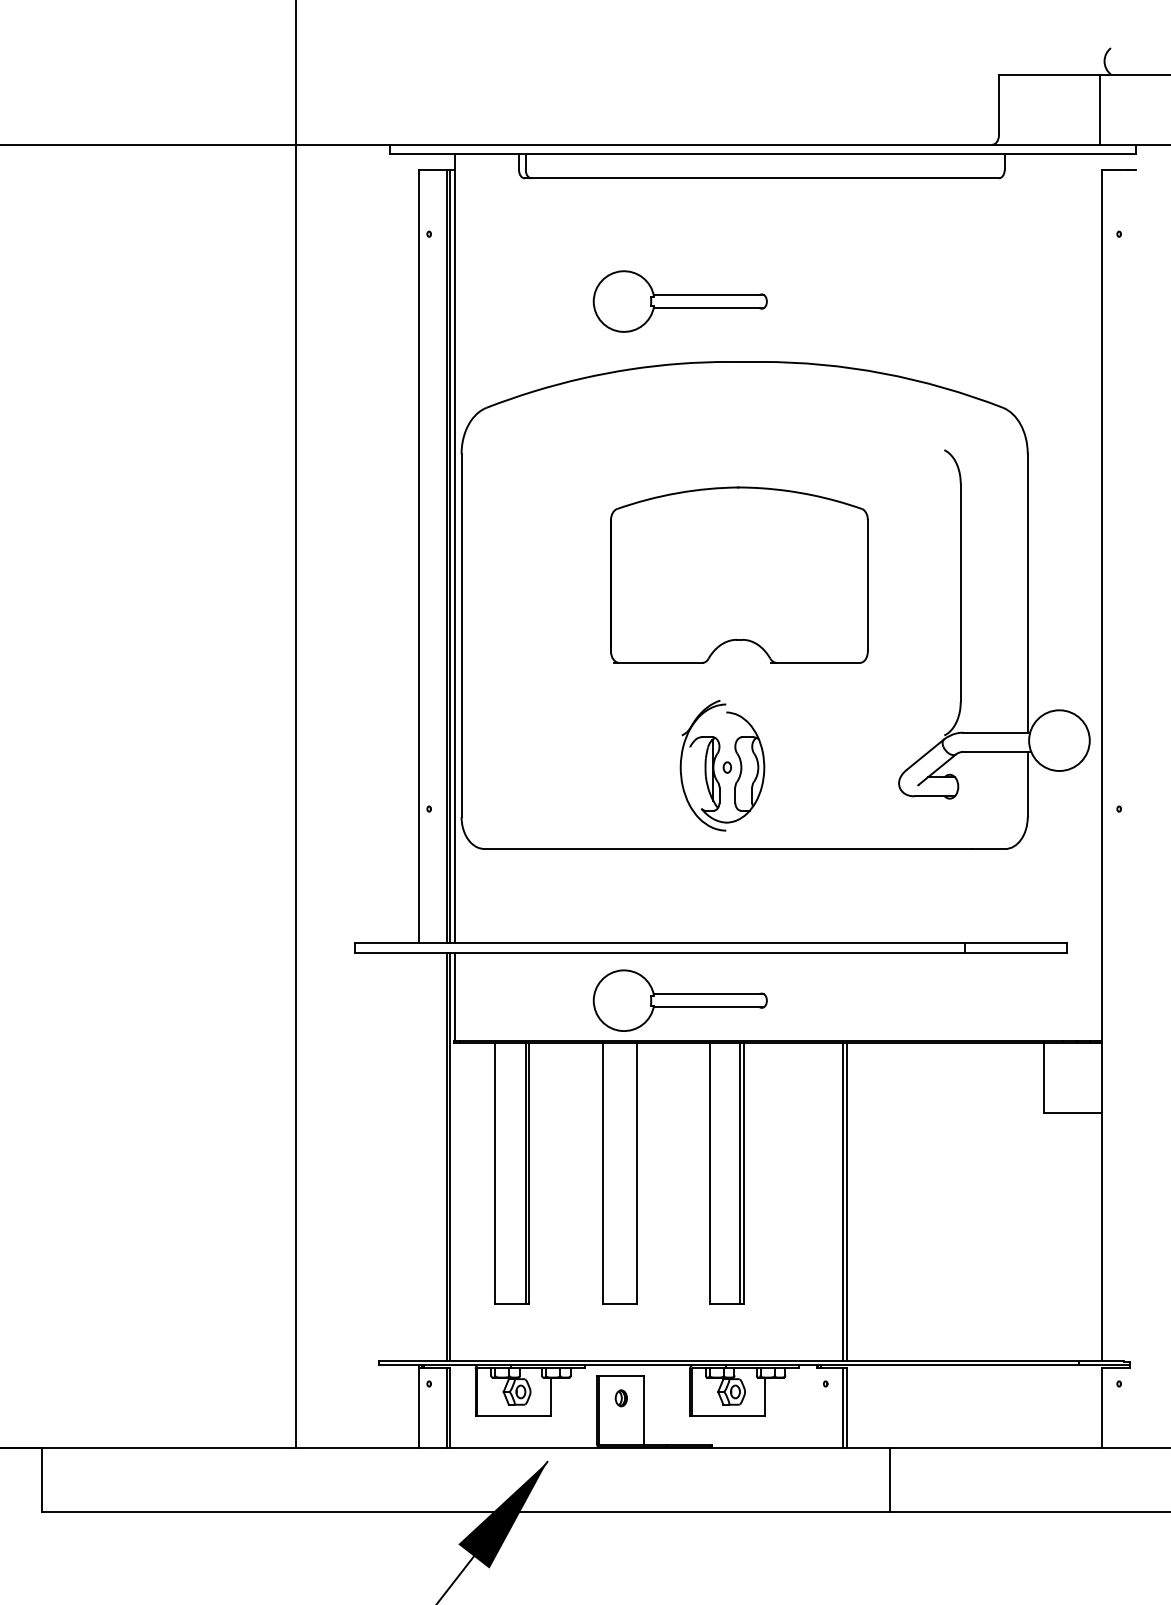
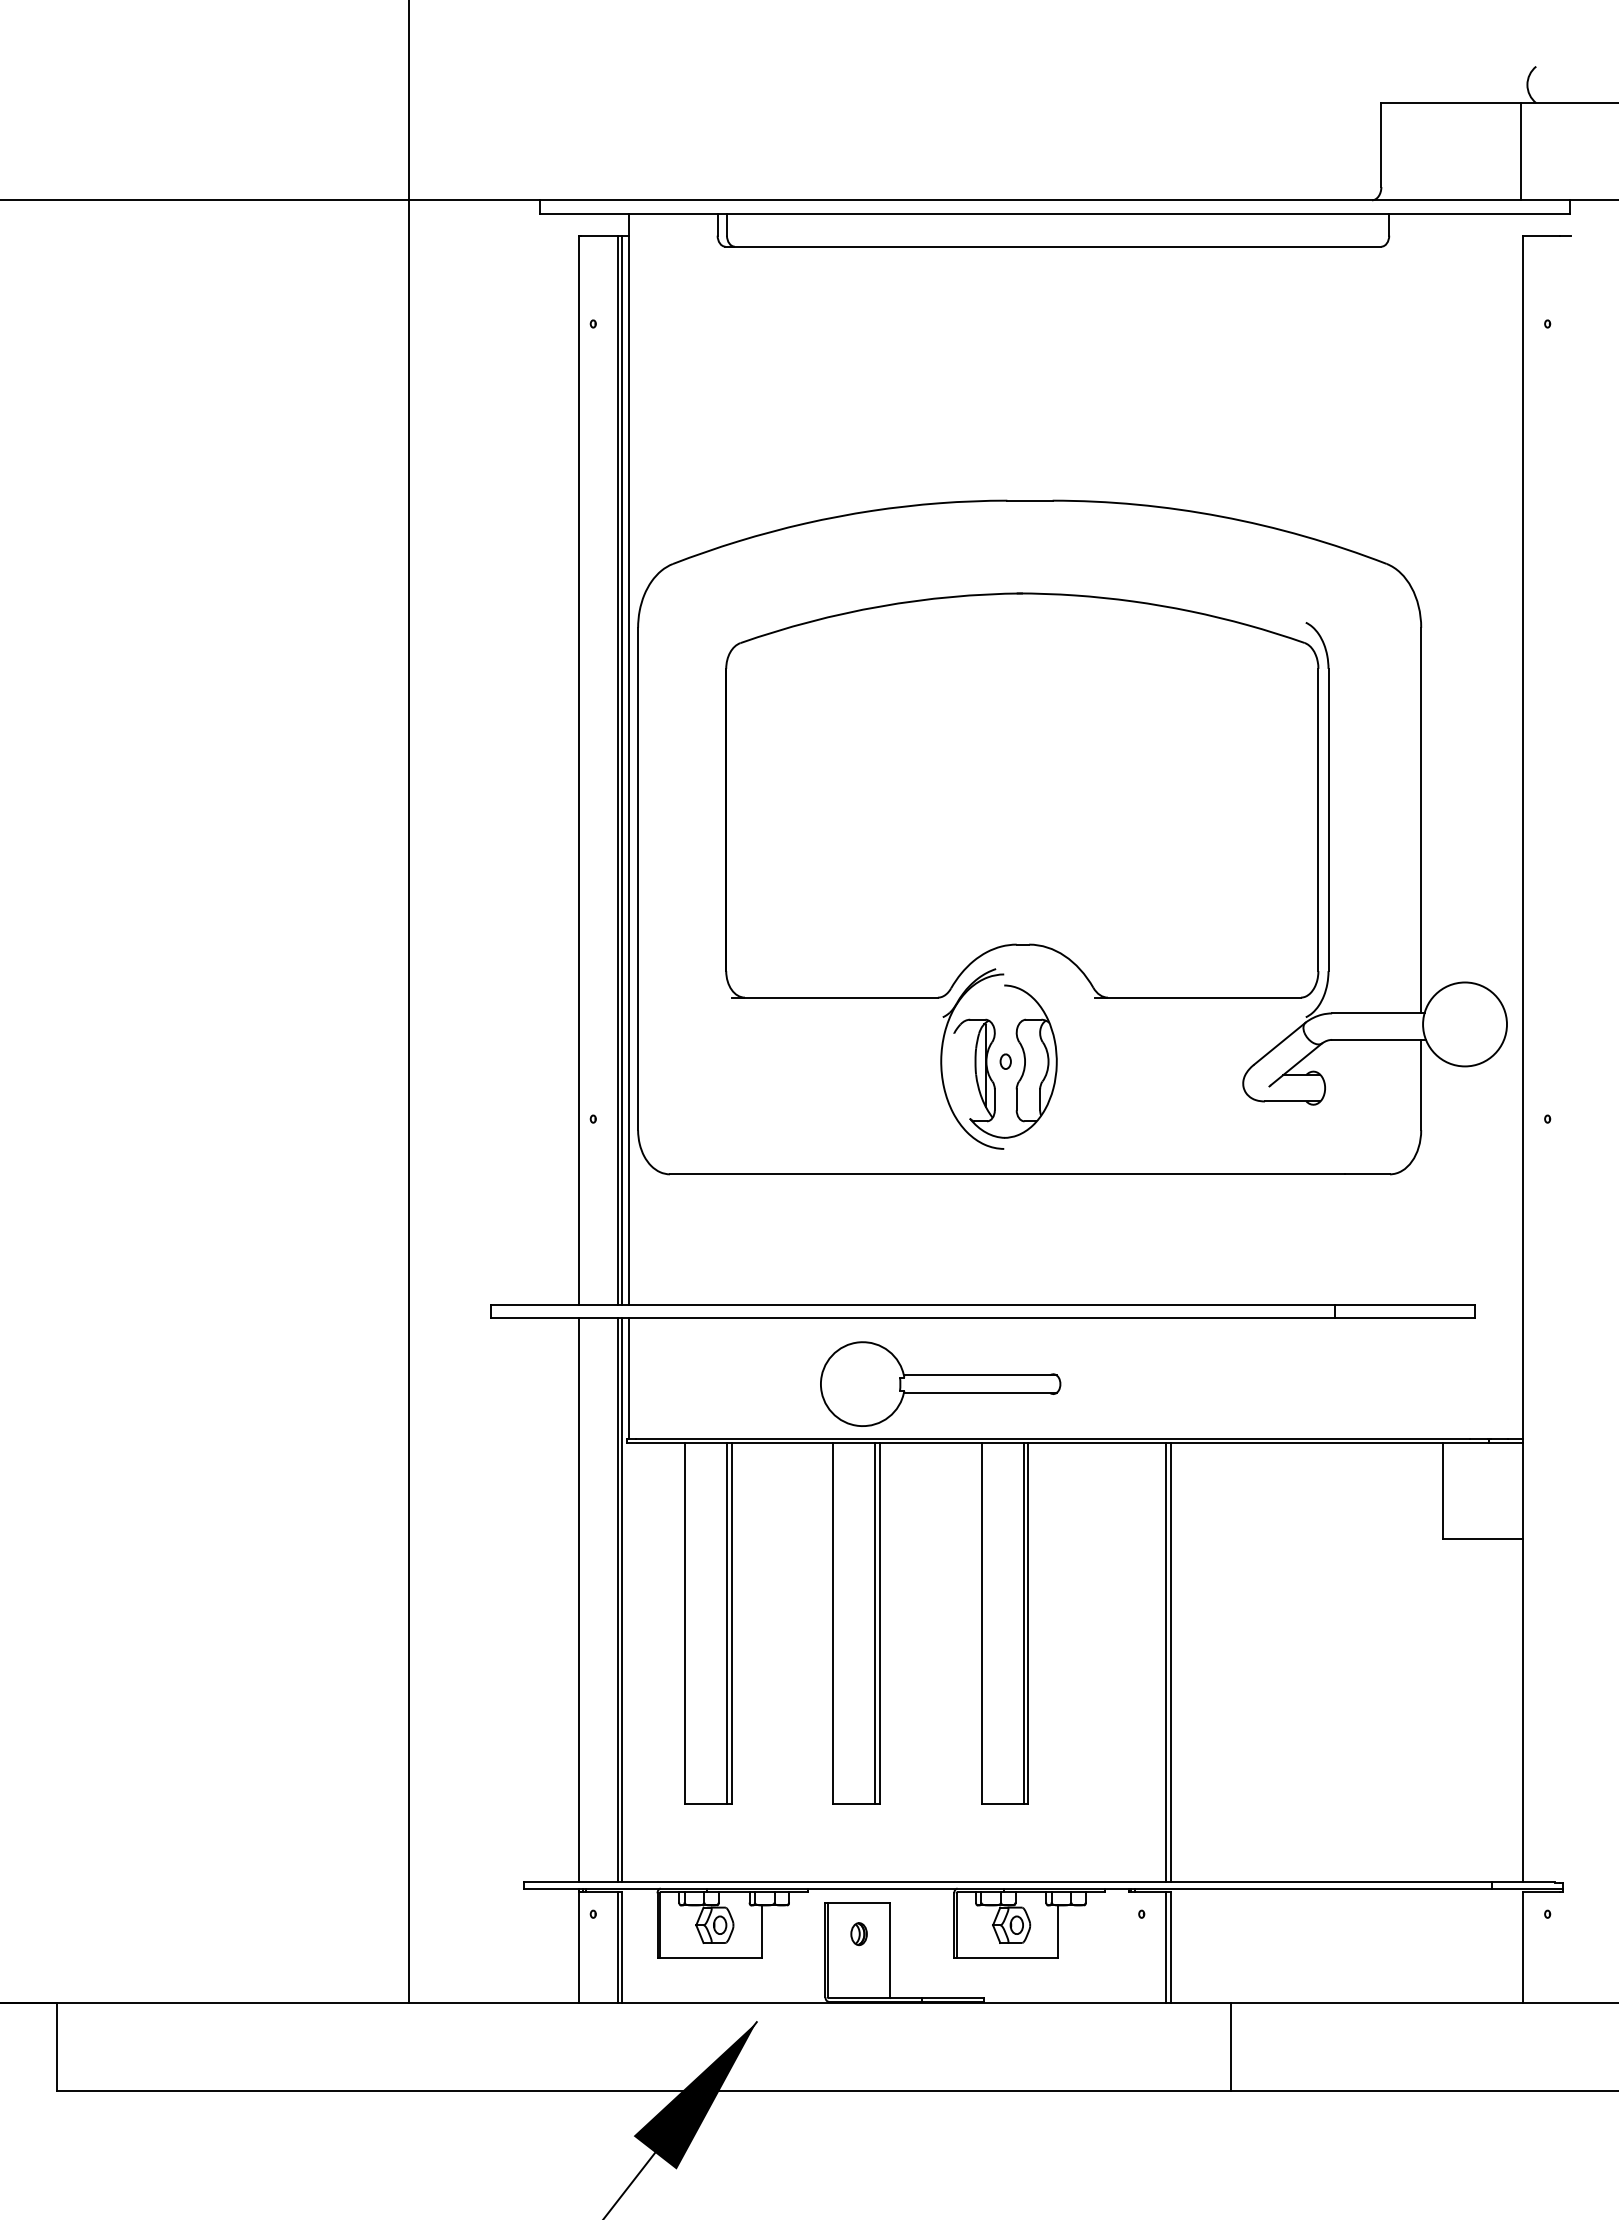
part: (680, 301) -> (940, 416), removed
part: (739, 575) -> (1022, 795), size x1.67
line: (418, 1156) -> (578, 1599), added
line: (633, 1173) -> (875, 1622), added

